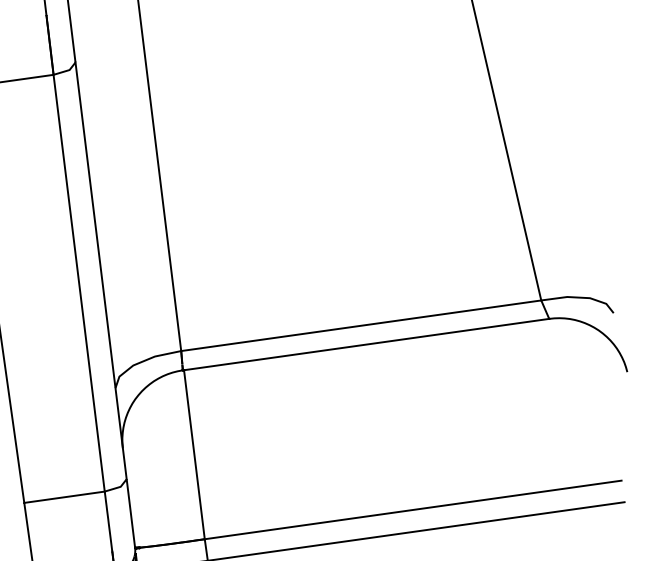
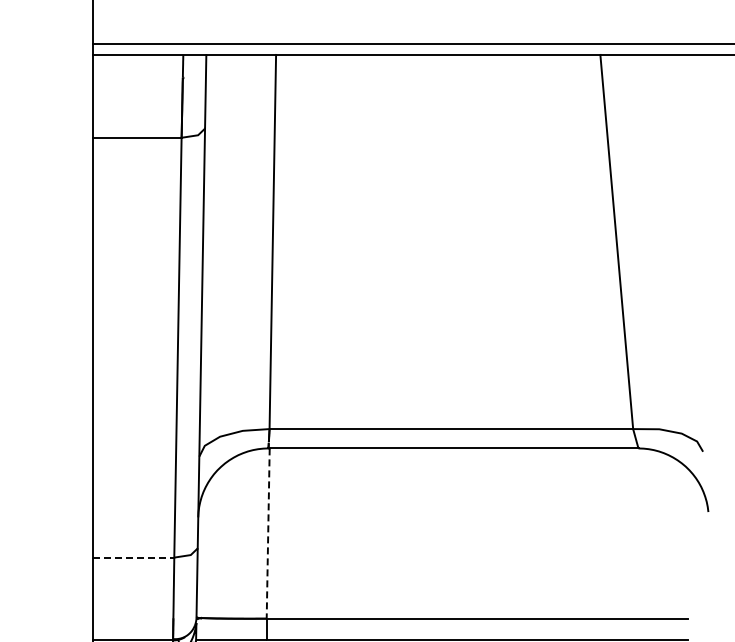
line: (194, 455) -> (268, 534), solid -> dashed
line: (64, 497) -> (133, 557), solid -> dashed

